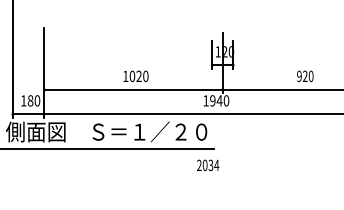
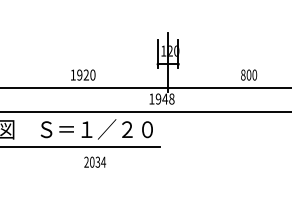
text: (132, 76) -> (79, 75), 1020 -> 1920
text: (302, 76) -> (246, 75), 920 -> 800
text: (226, 101) -> (171, 99), 1940 -> 1948
text: (208, 165) -> (95, 162), moved

